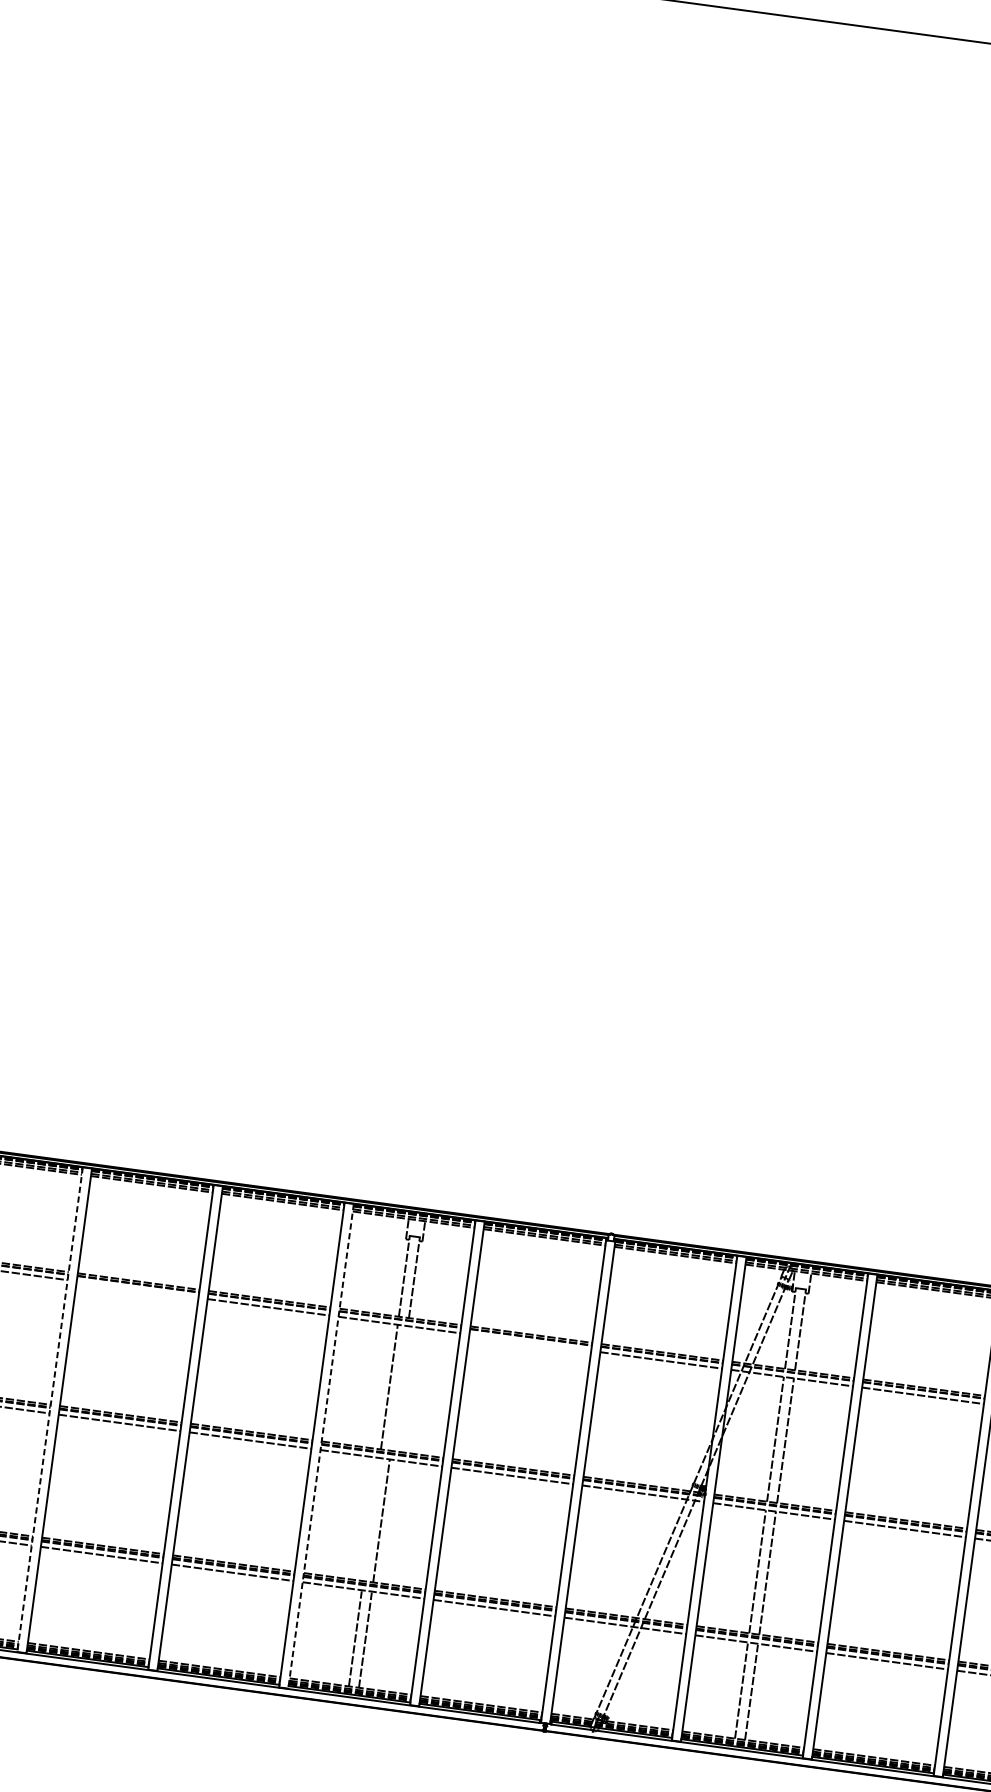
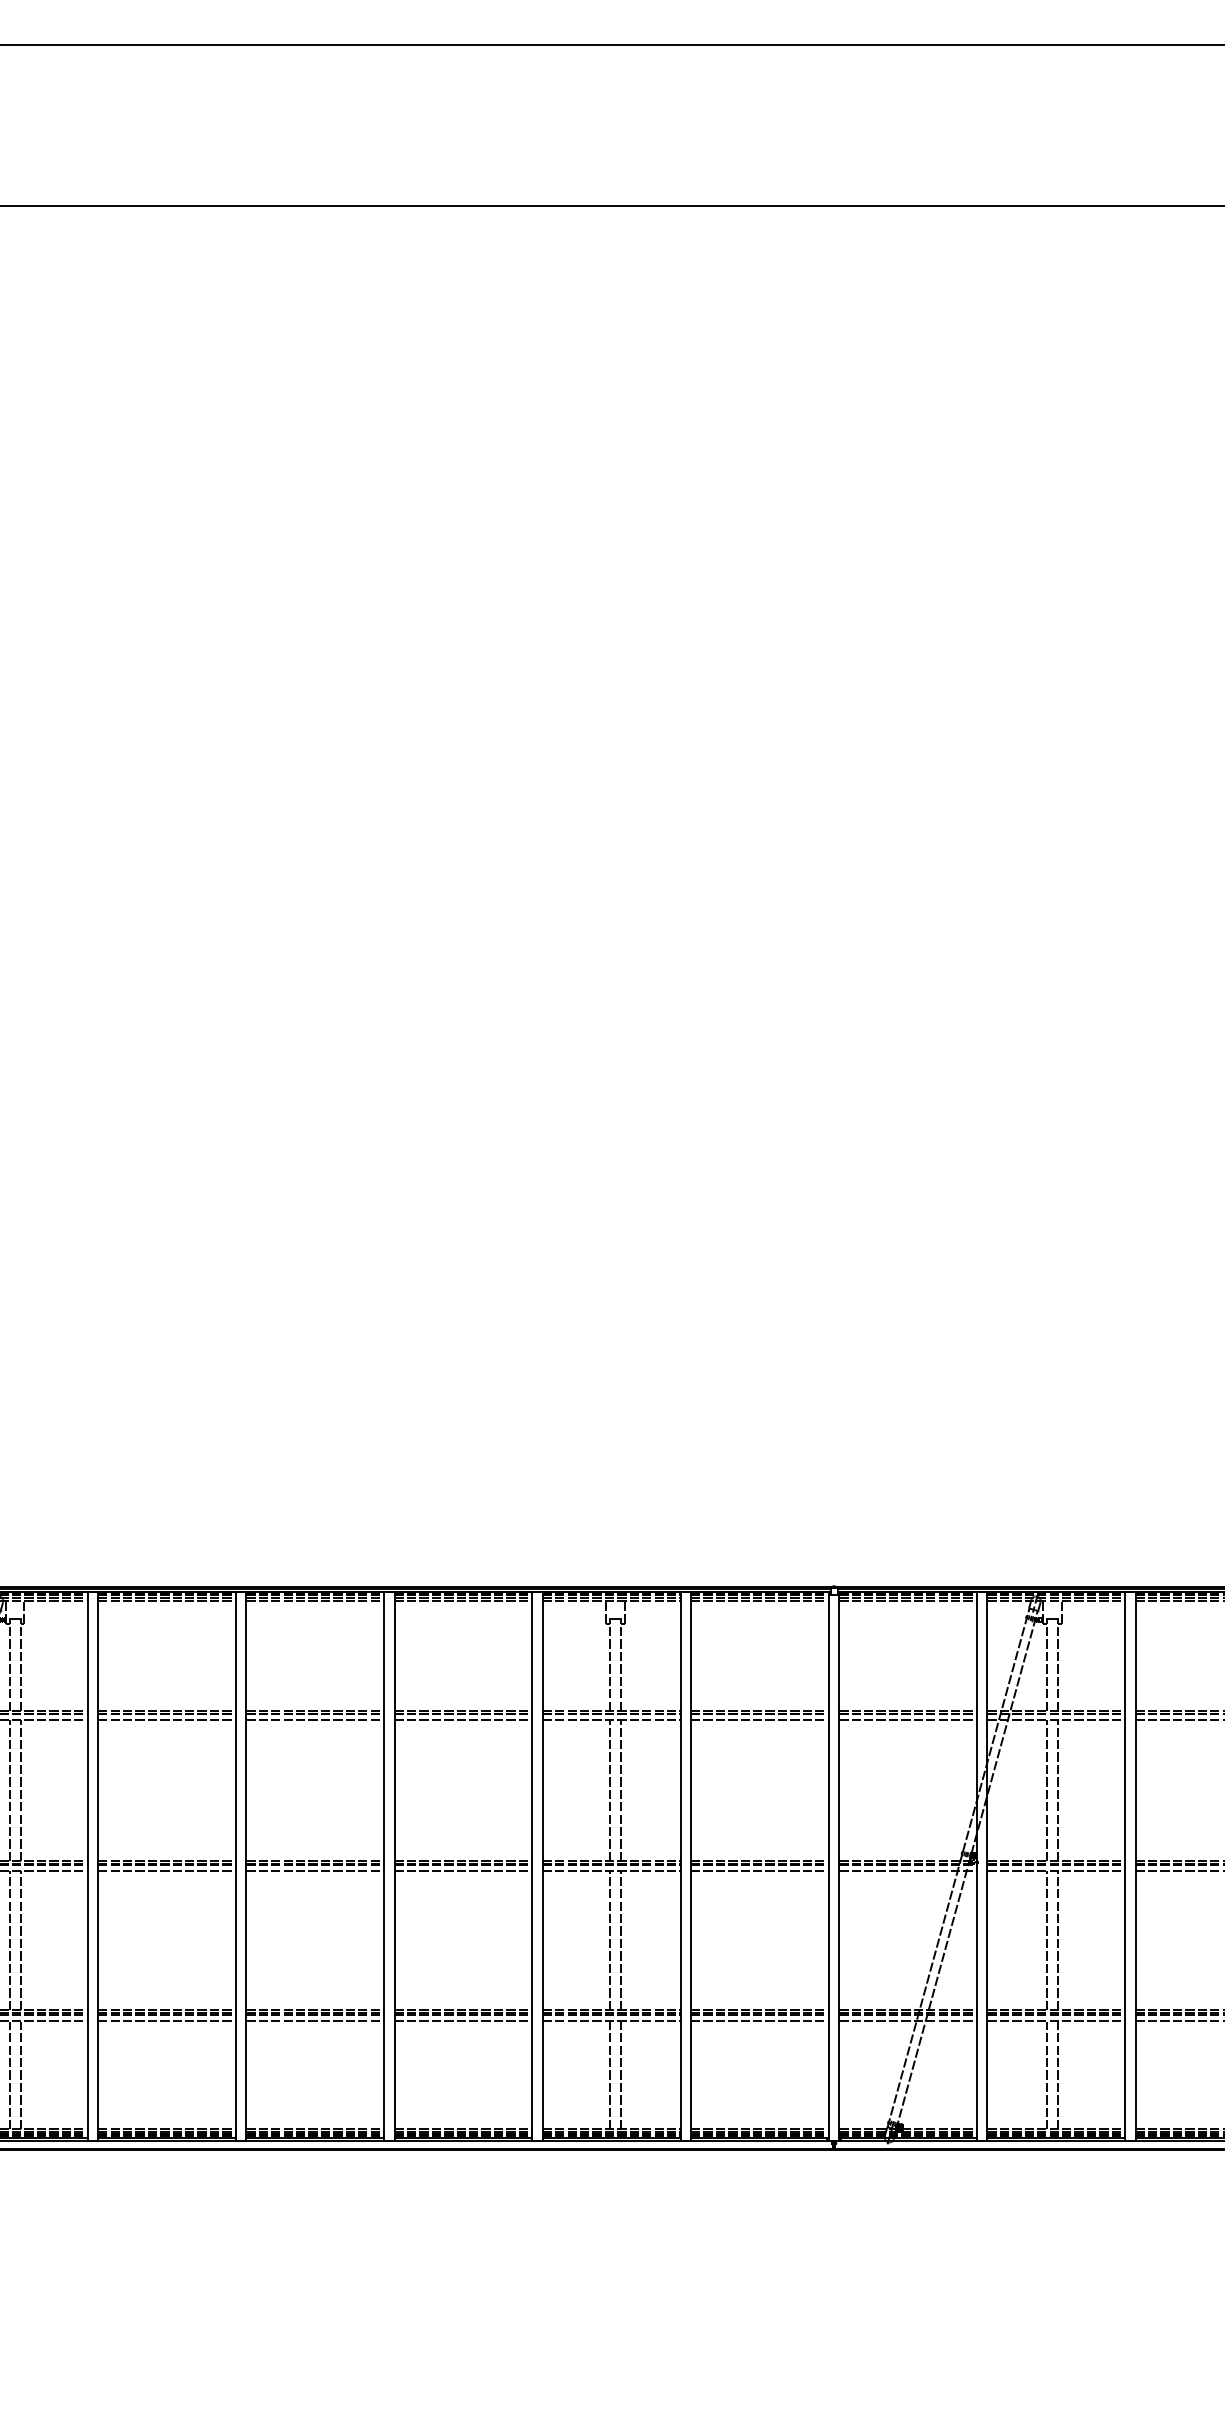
line: (137, 1289) -> (315, 1719), added
line: (530, 1342) -> (759, 1719), added
line: (399, 1388) -> (621, 1790), added
line: (49, 1410) -> (235, 1867), dashed -> solid
line: (320, 1447) -> (542, 1867), dashed -> solid
line: (371, 1519) -> (609, 1940), added

